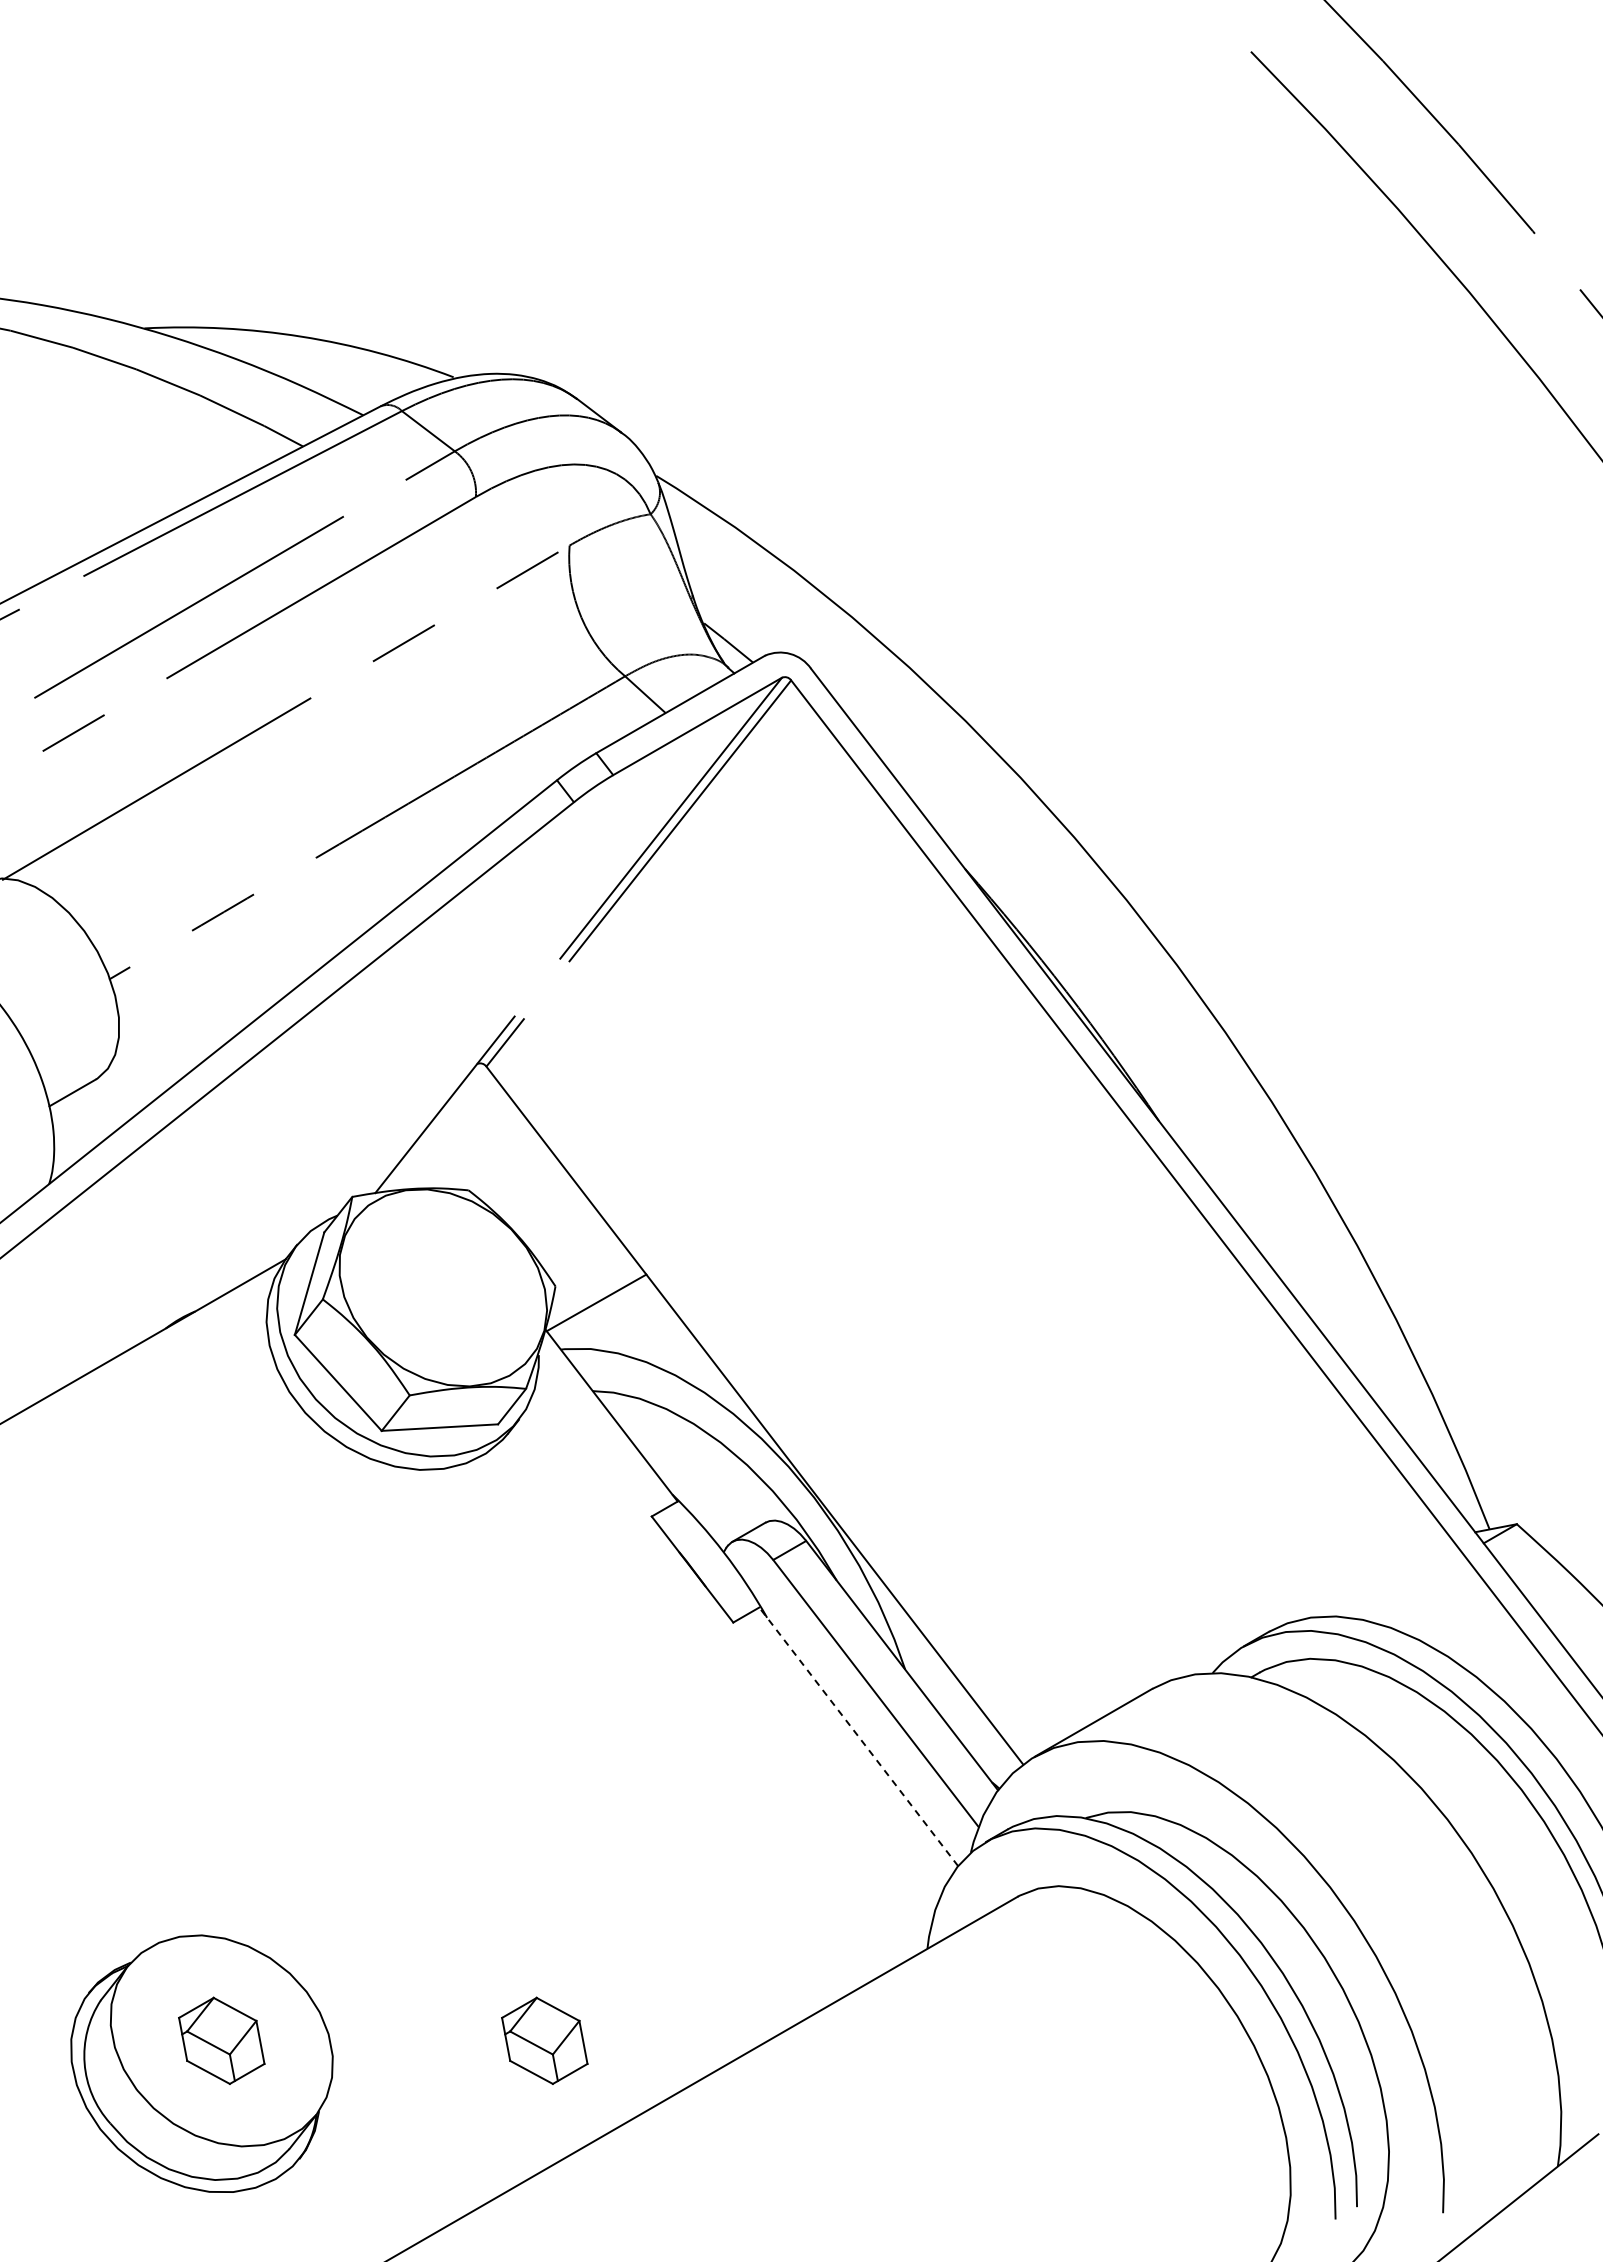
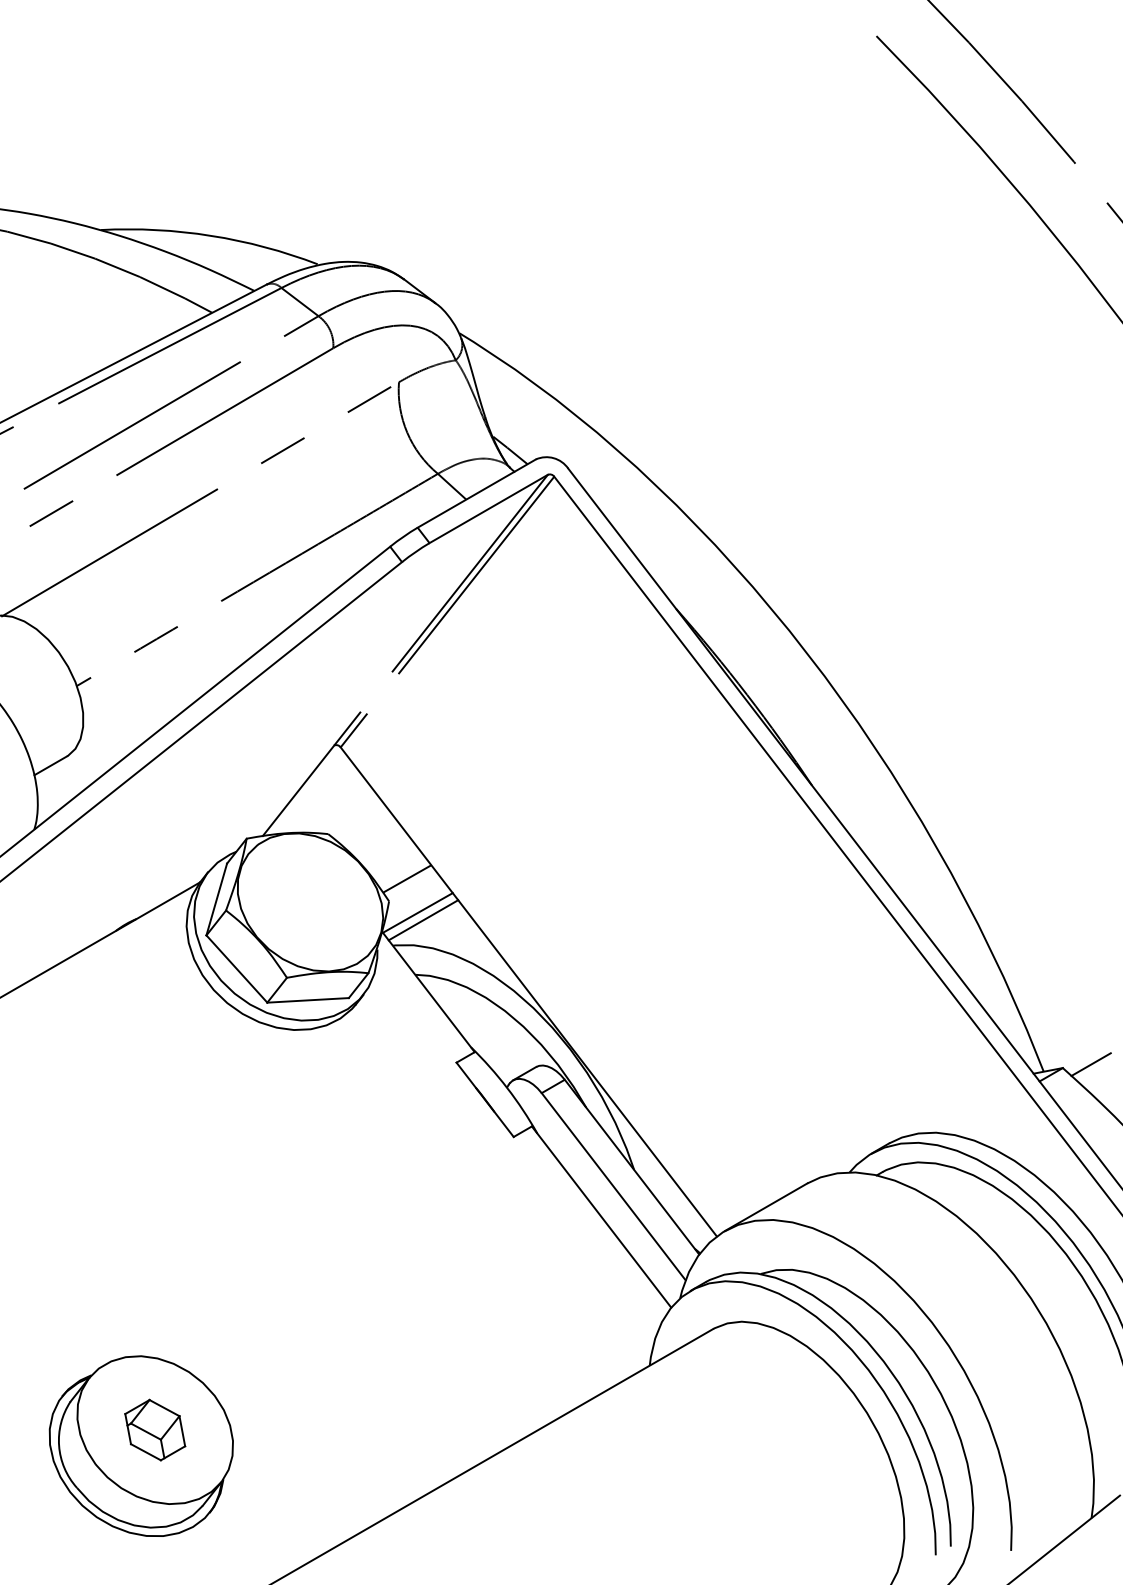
line: (580, 1254) -> (406, 879), added
line: (604, 1312) -> (423, 919), added
line: (1557, 1519) -> (1091, 1064), added
line: (858, 1736) -> (601, 1216), dashed -> solid
part: (544, 2040) -> (381, 1429), removed

